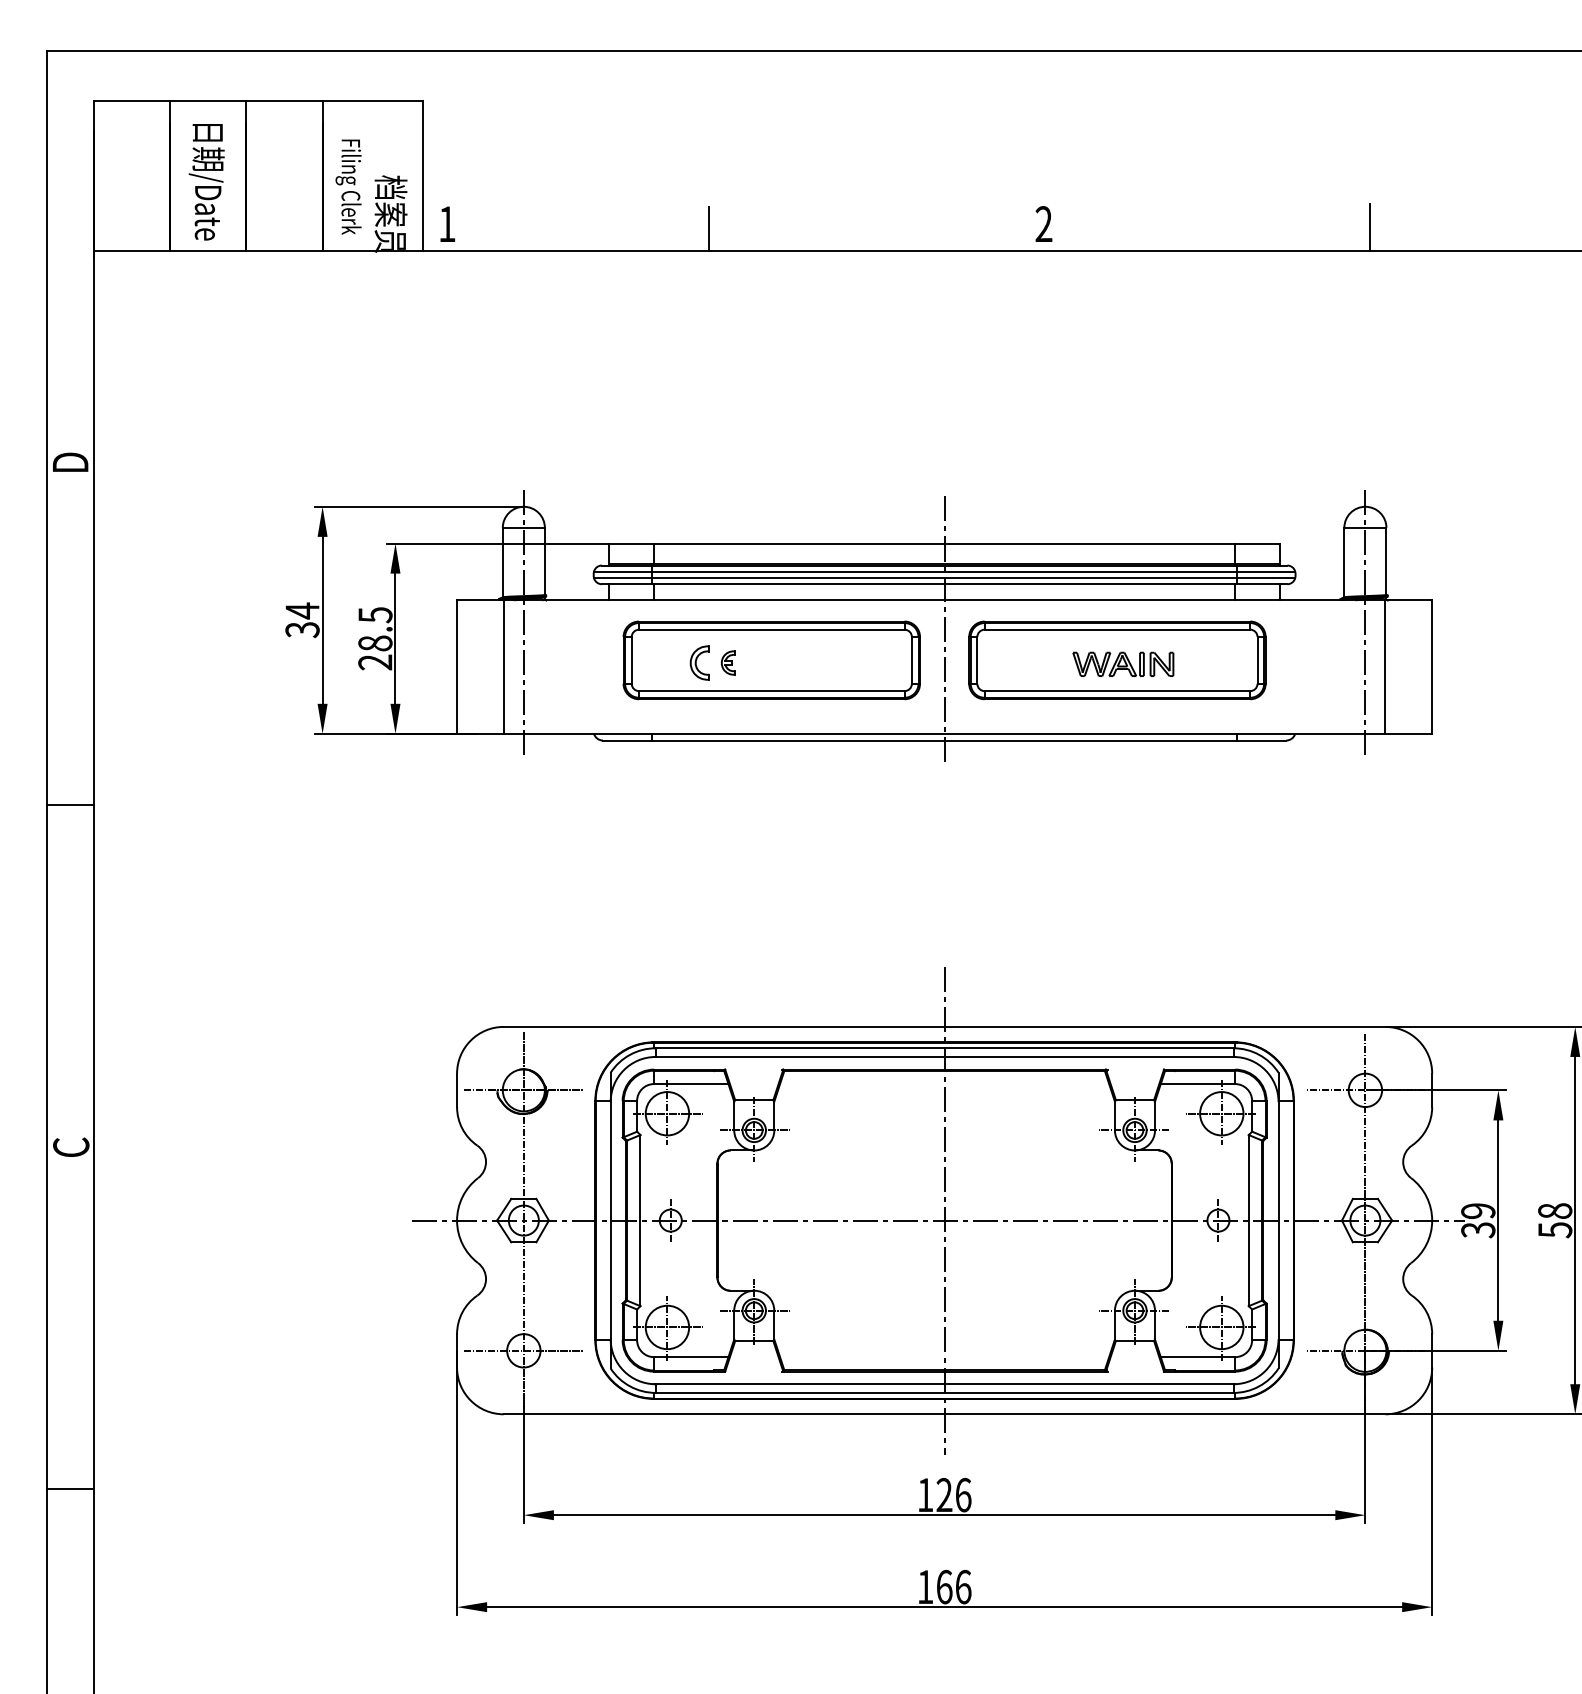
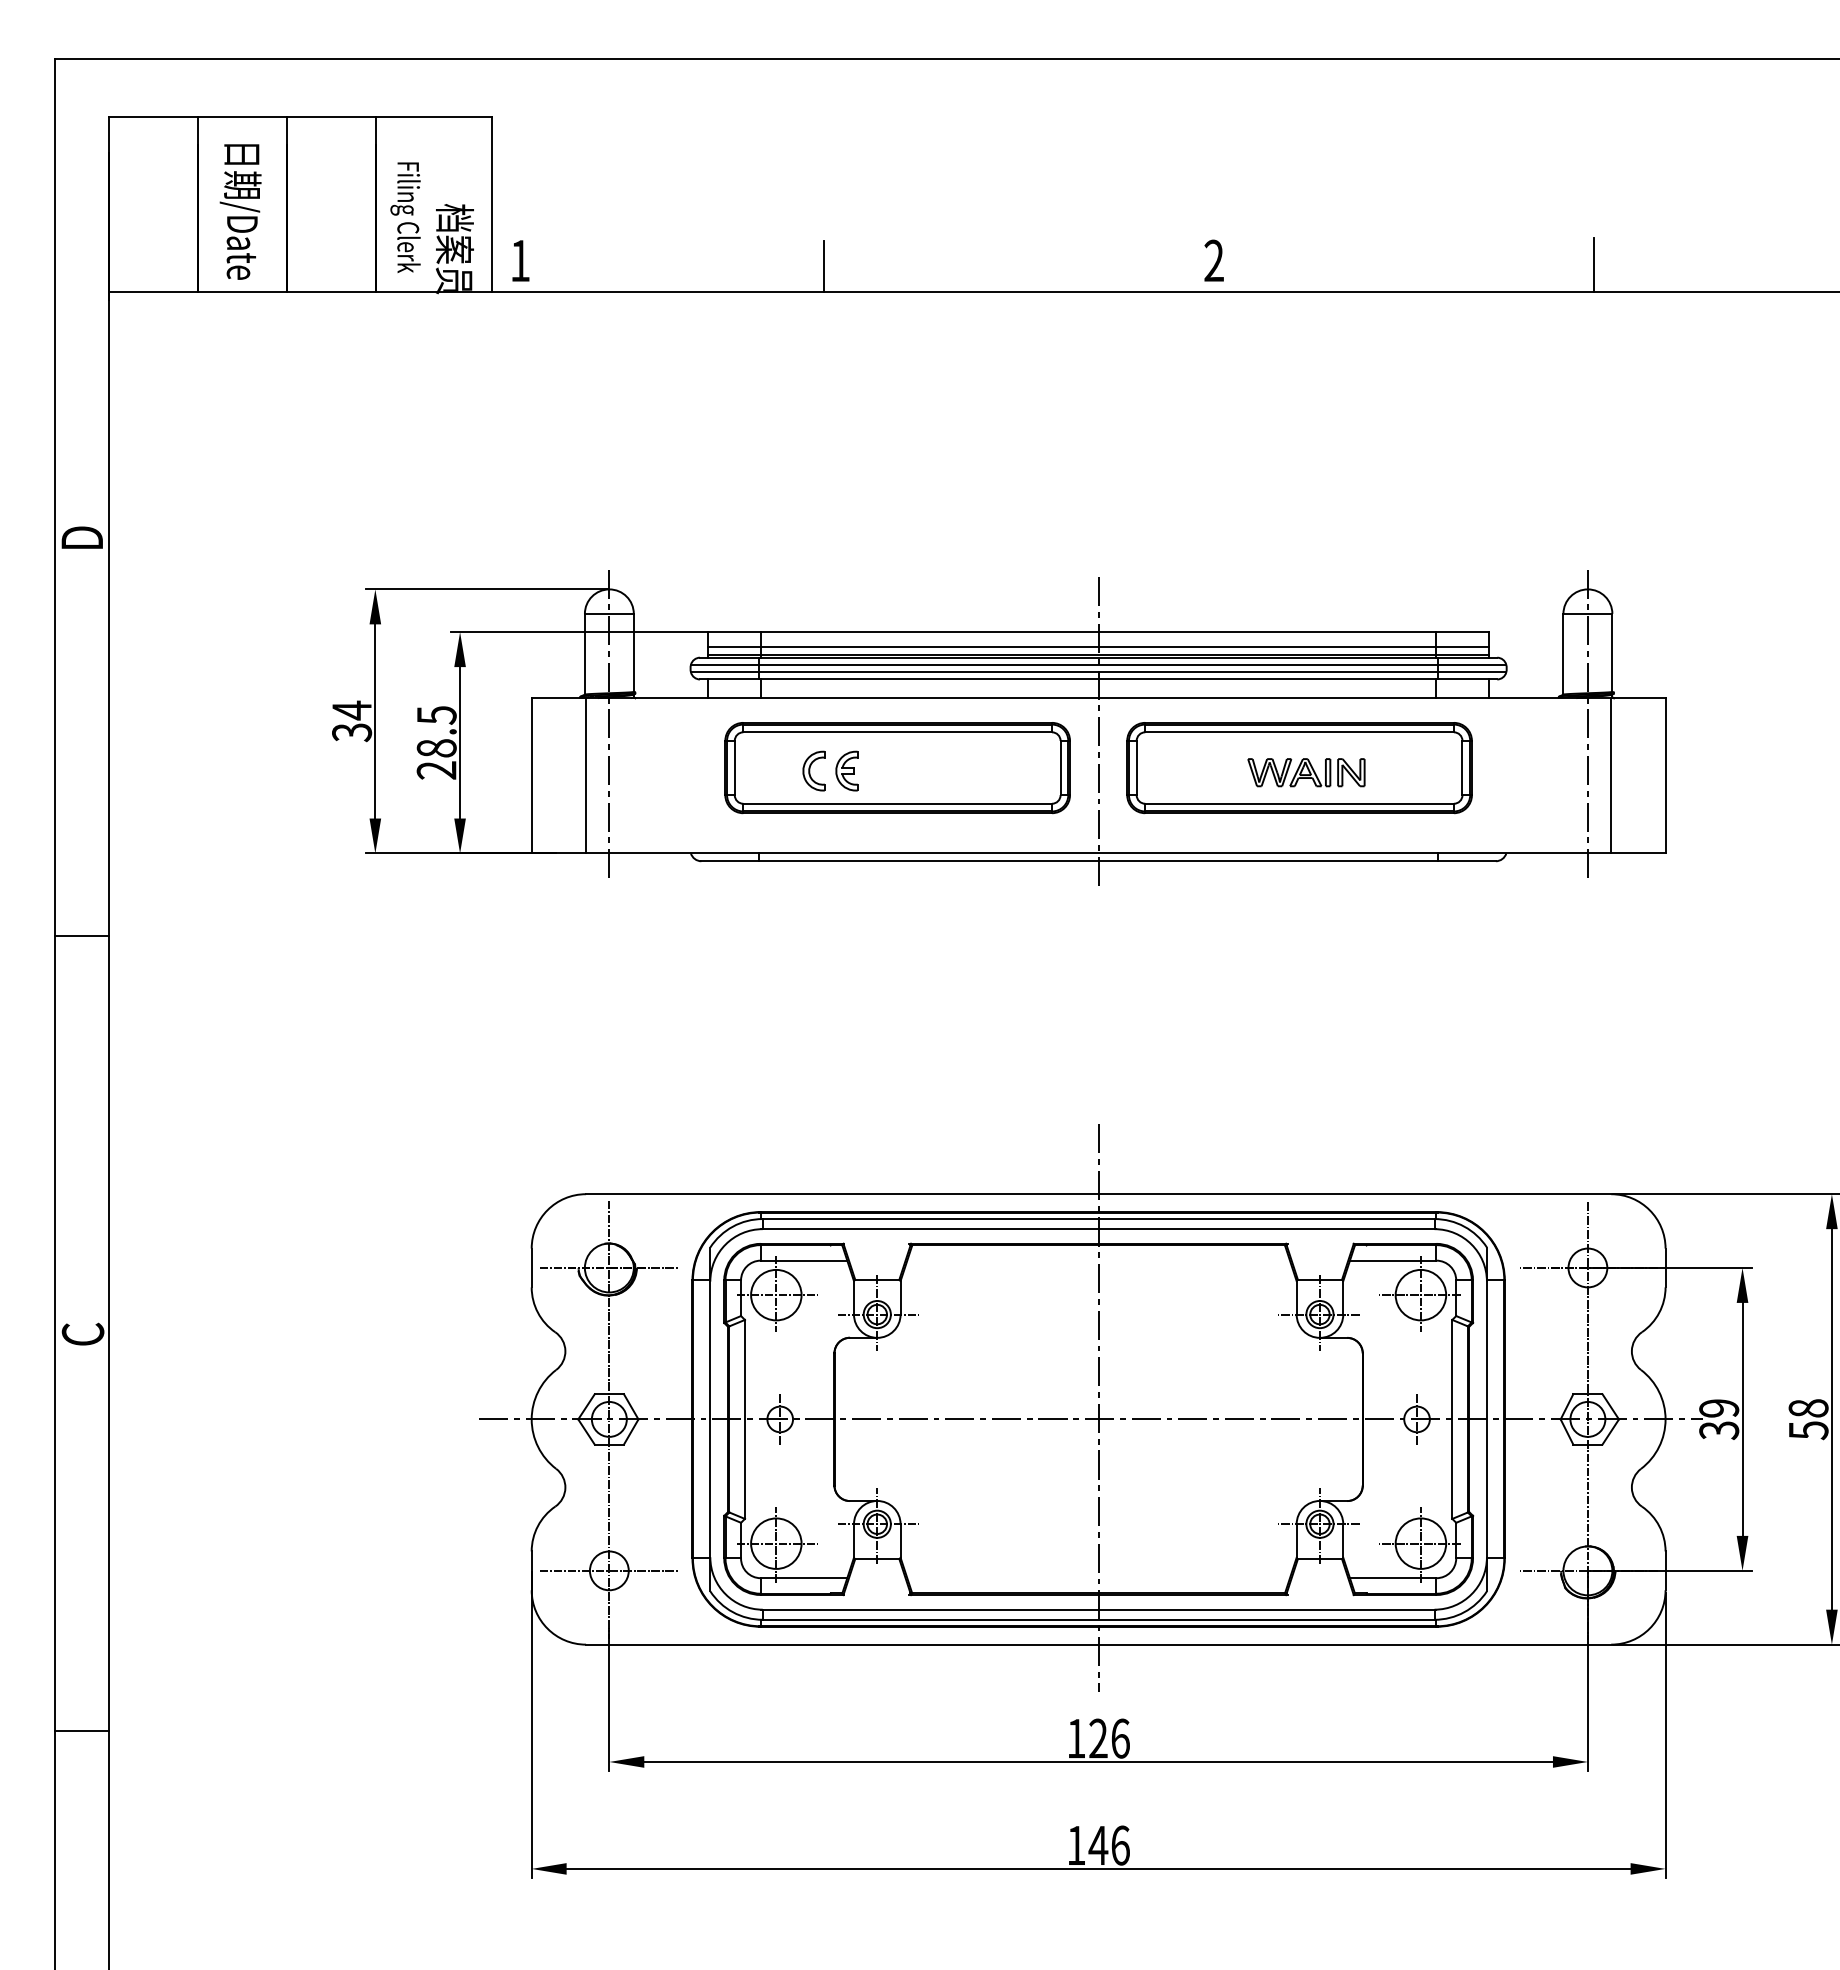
line: (944, 555) -> (1098, 646), added
part: (727, 662) -> (846, 770), size x1.43
text: (944, 1587) -> (1098, 1845), 166 -> 146

